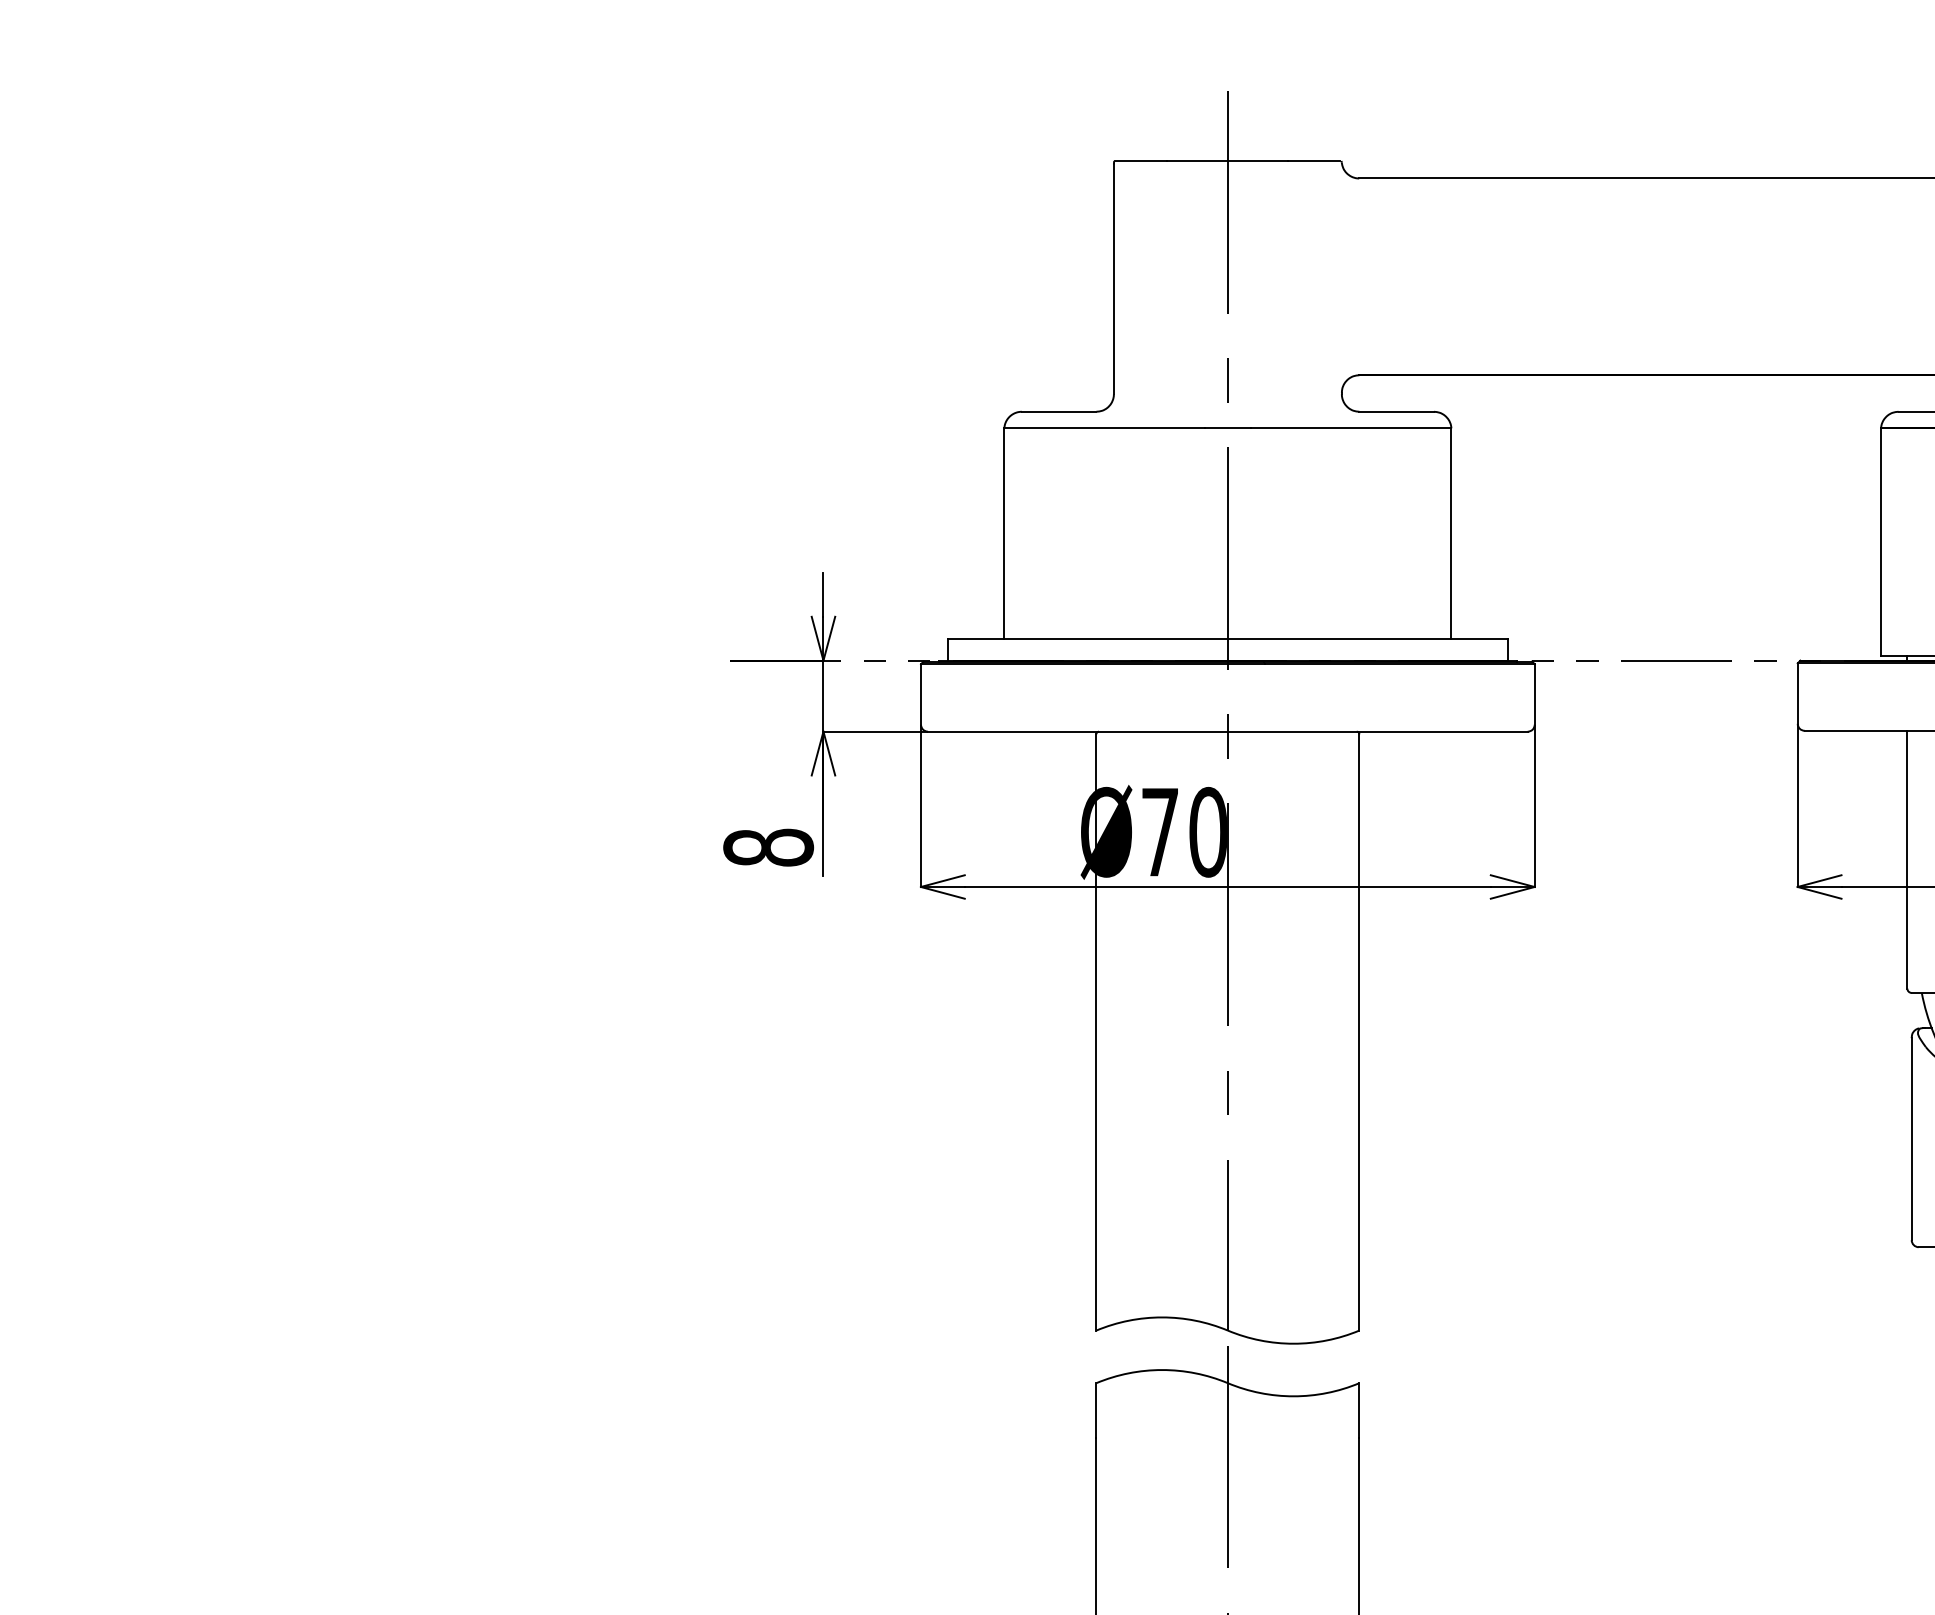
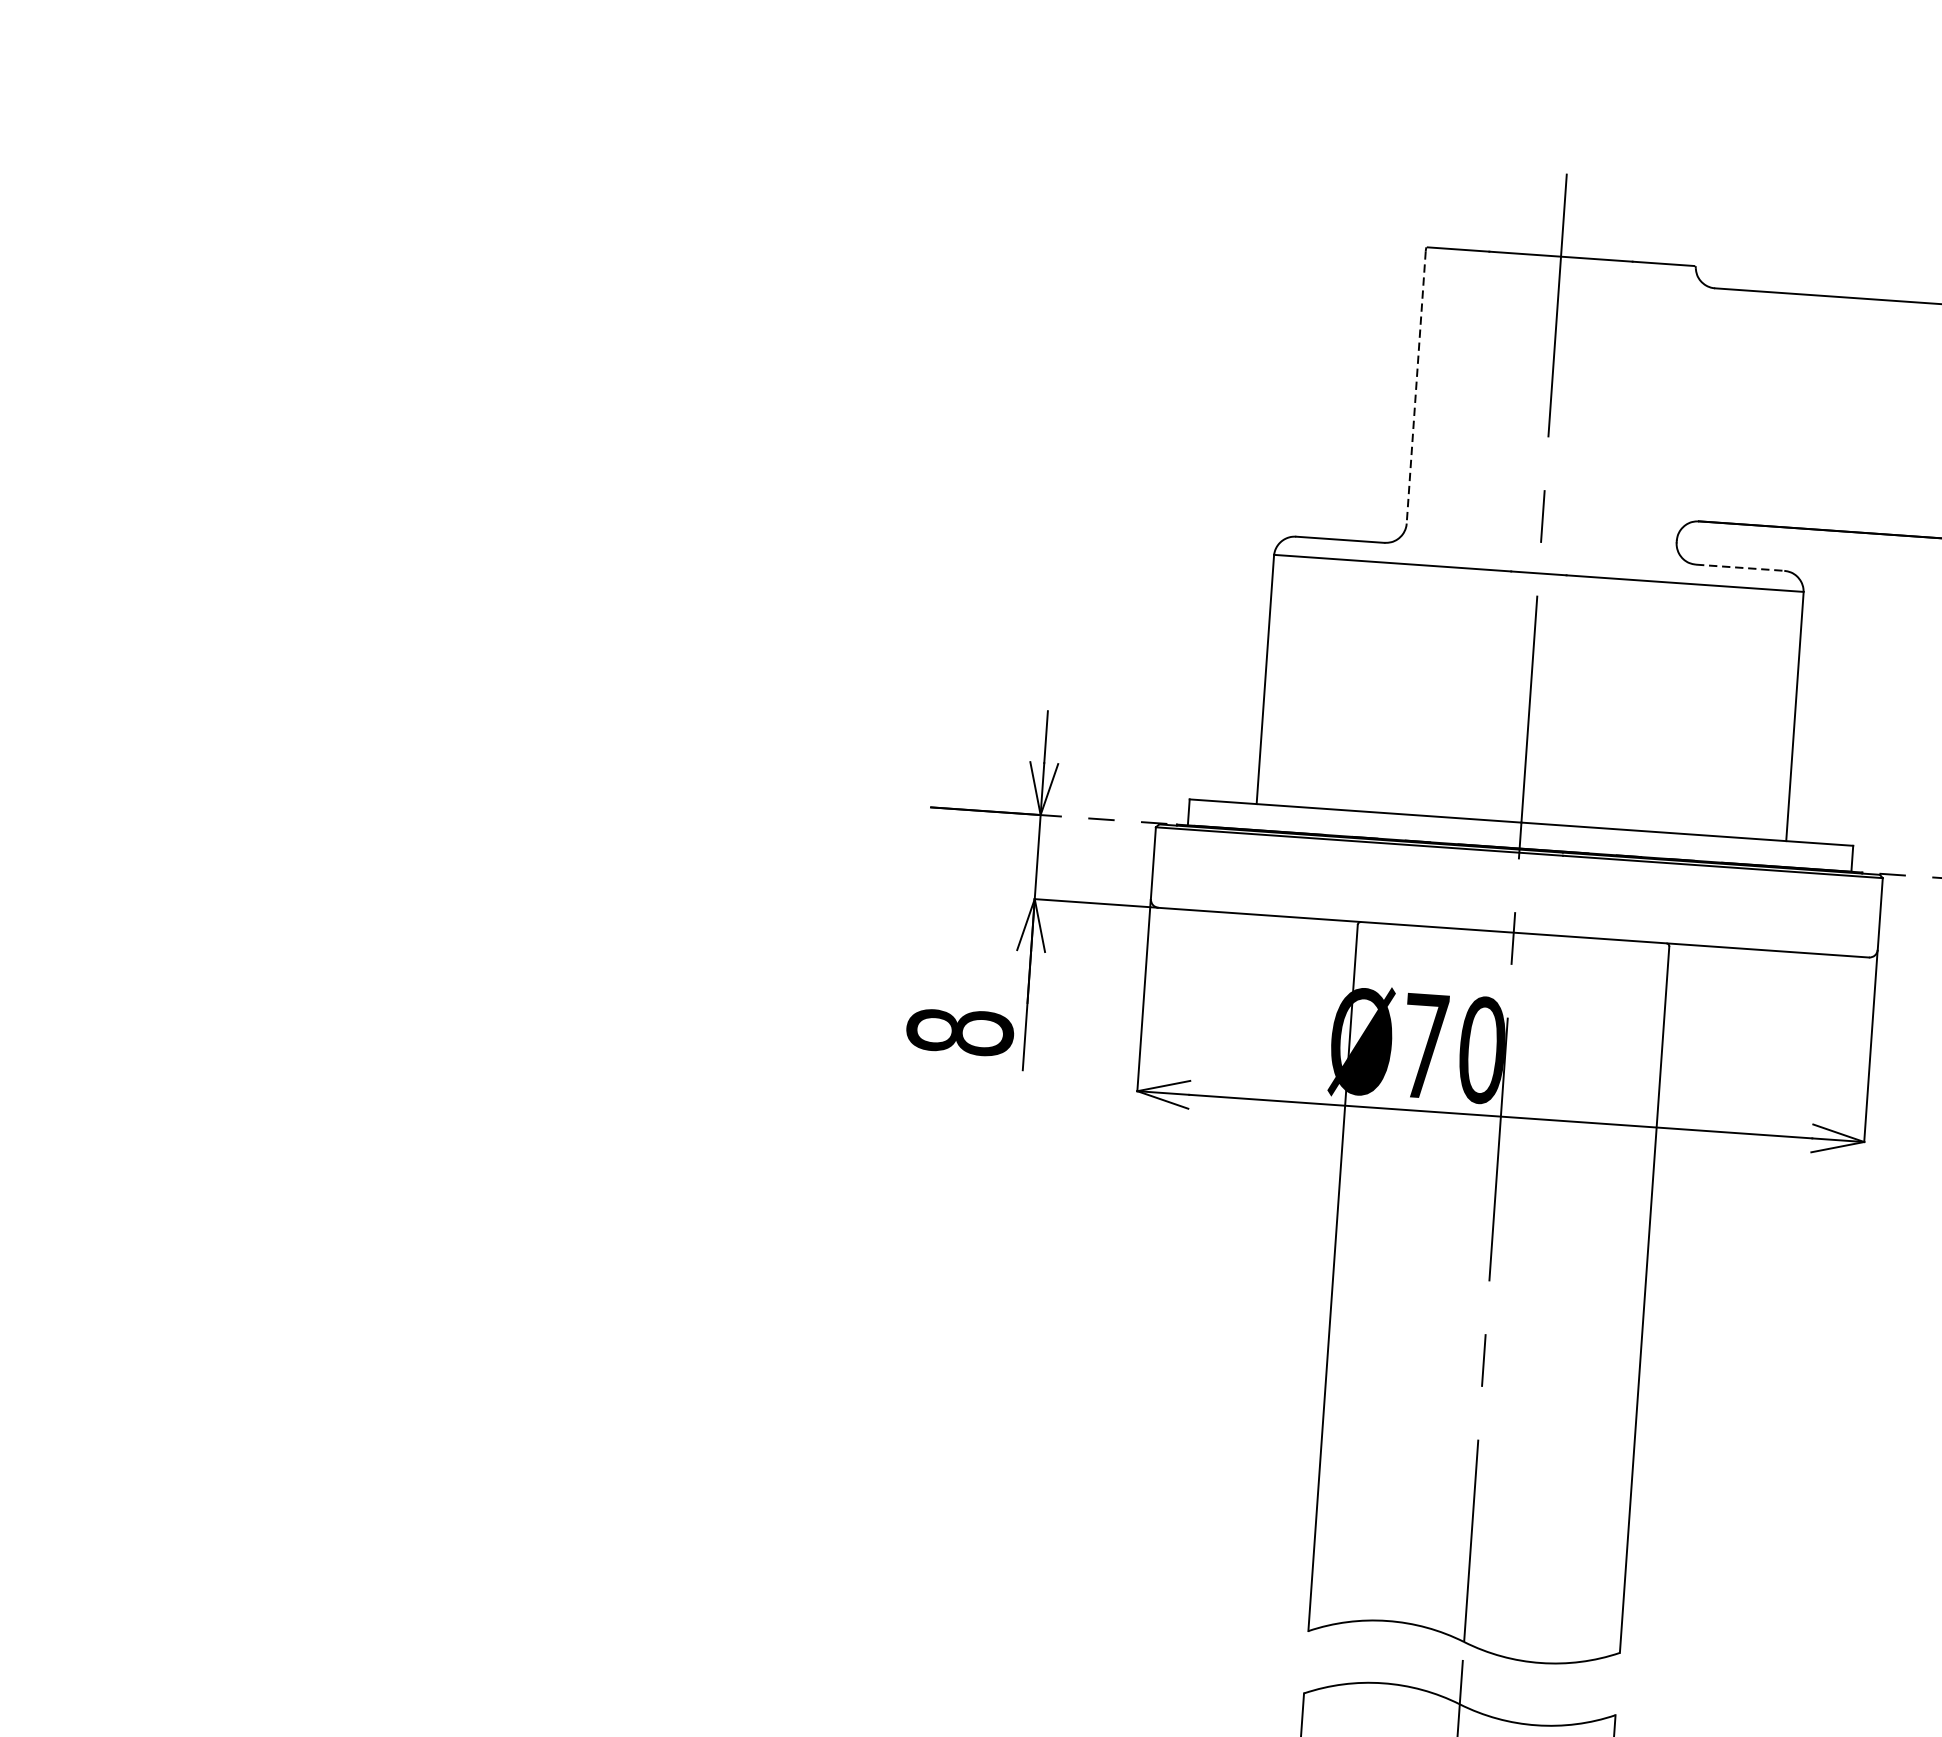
line: (1113, 279) -> (1415, 387), solid -> dashed
line: (1397, 411) -> (1741, 567), solid -> dashed

